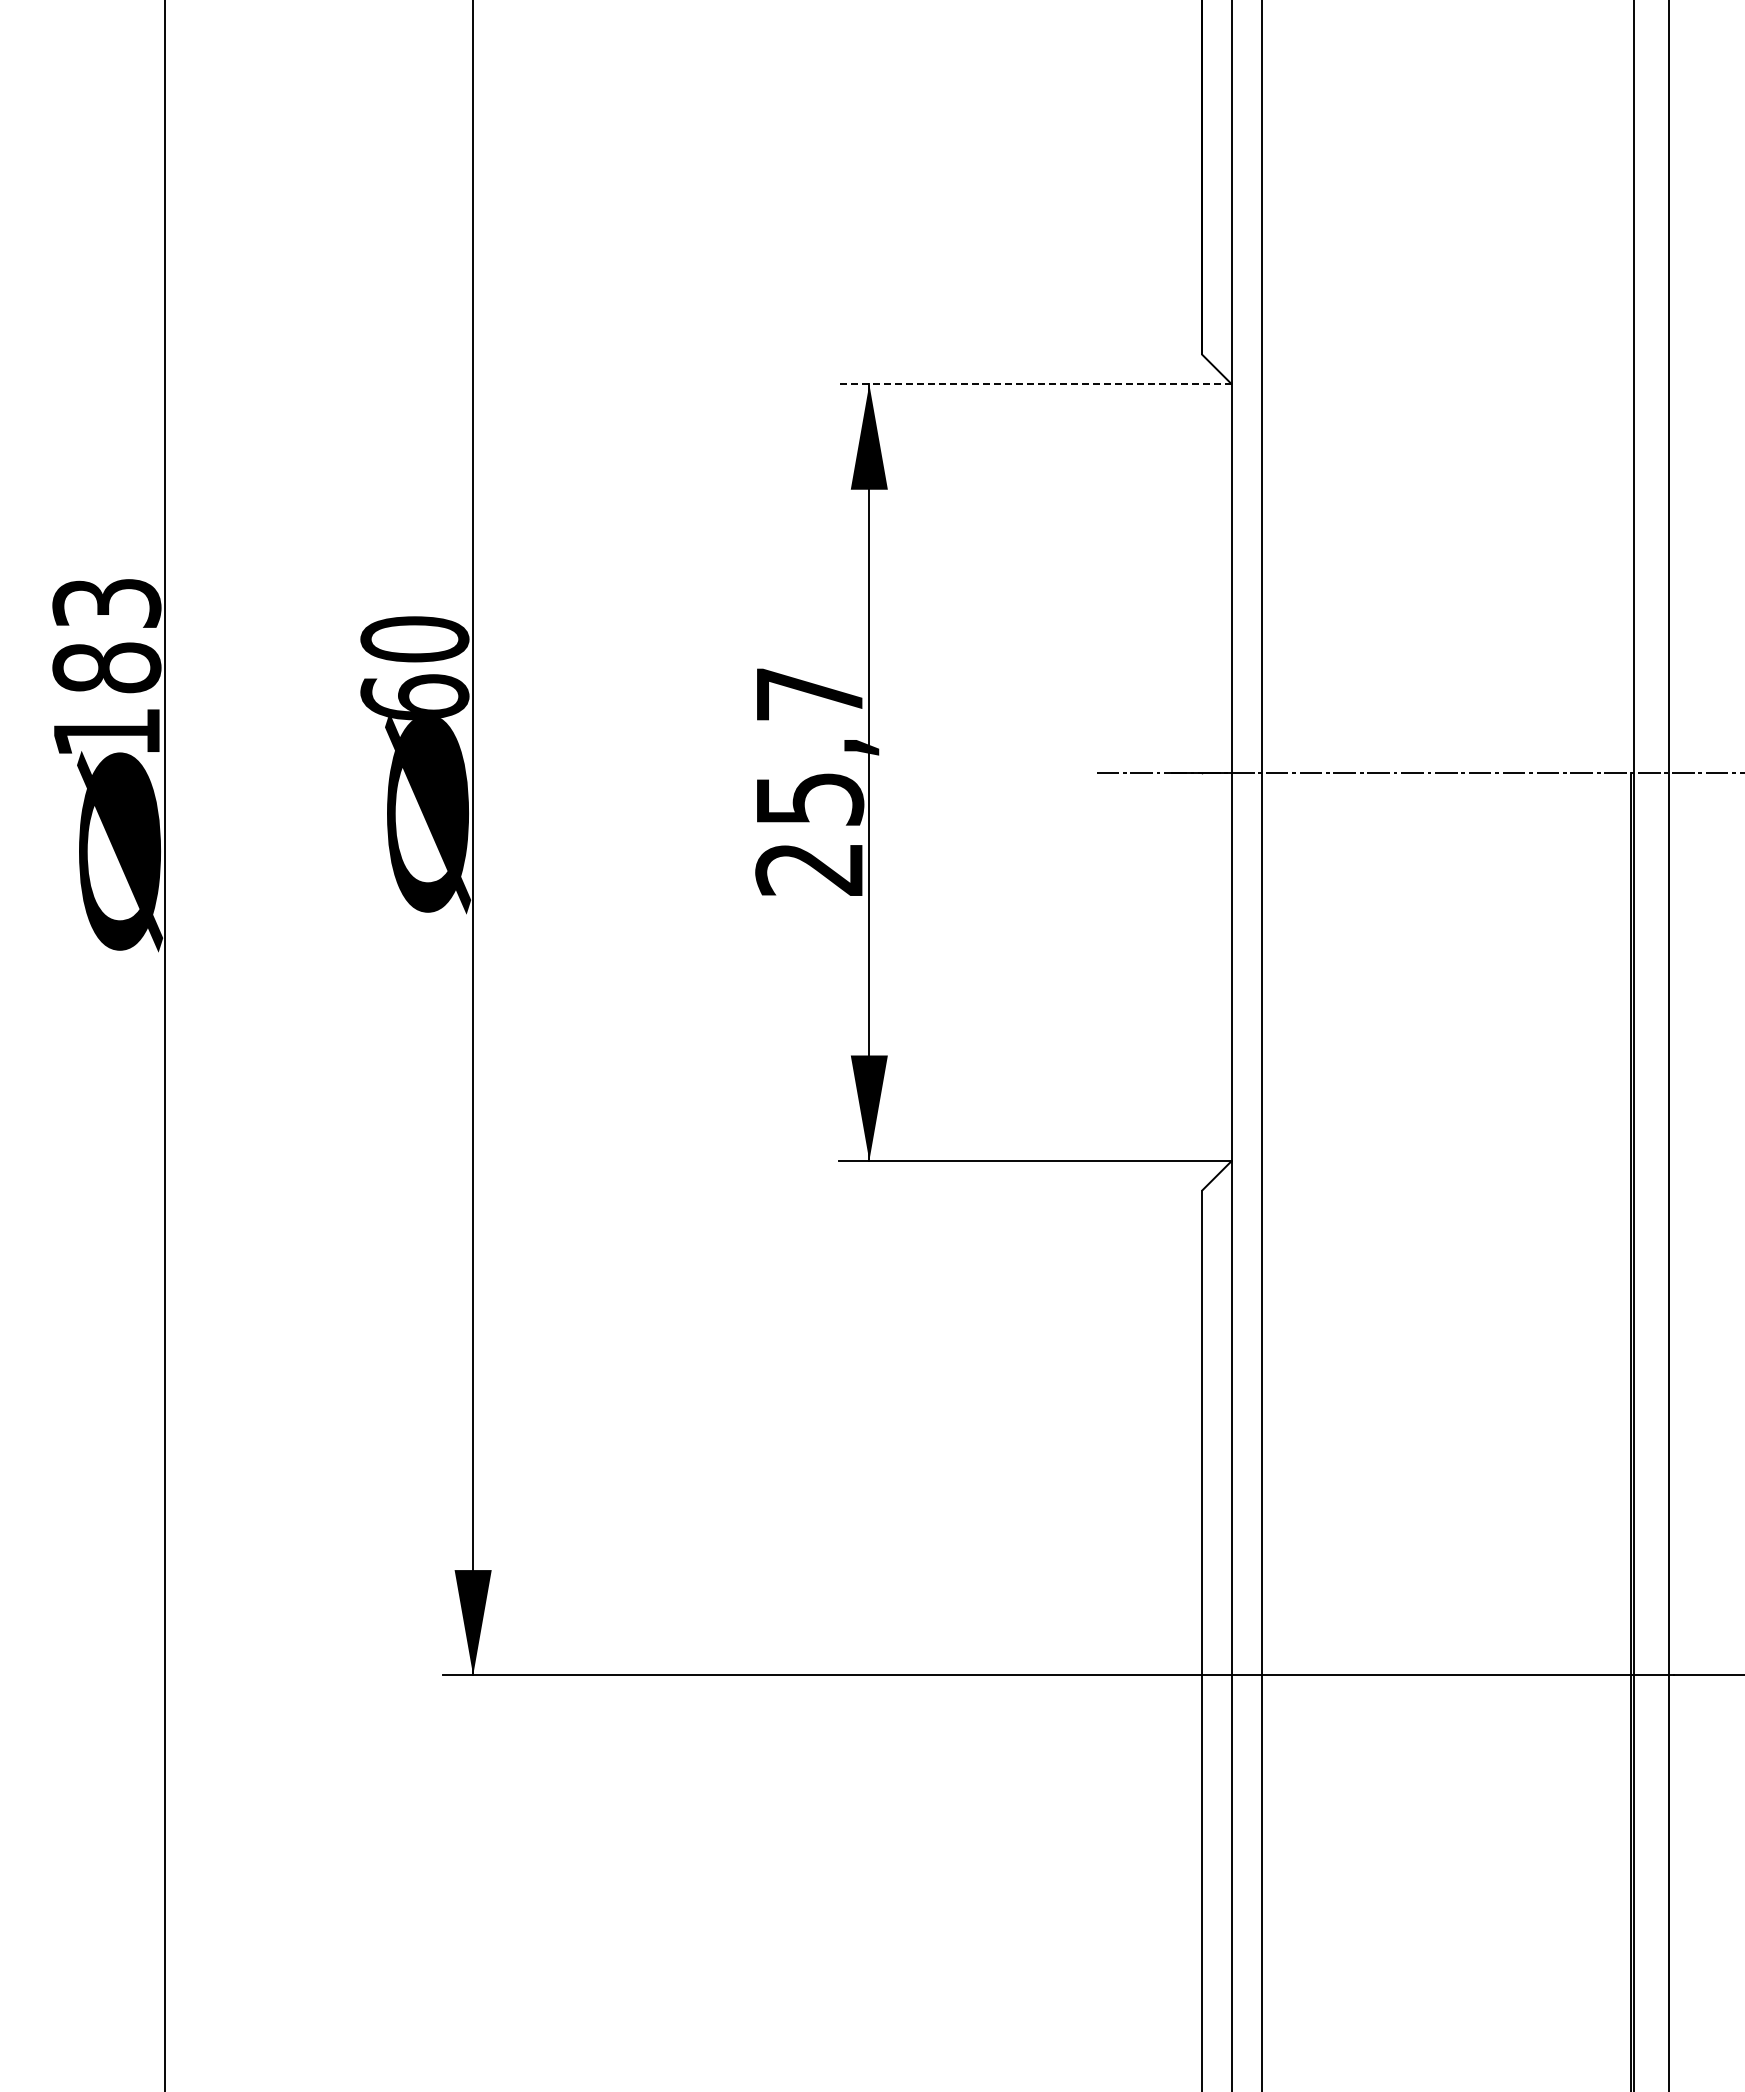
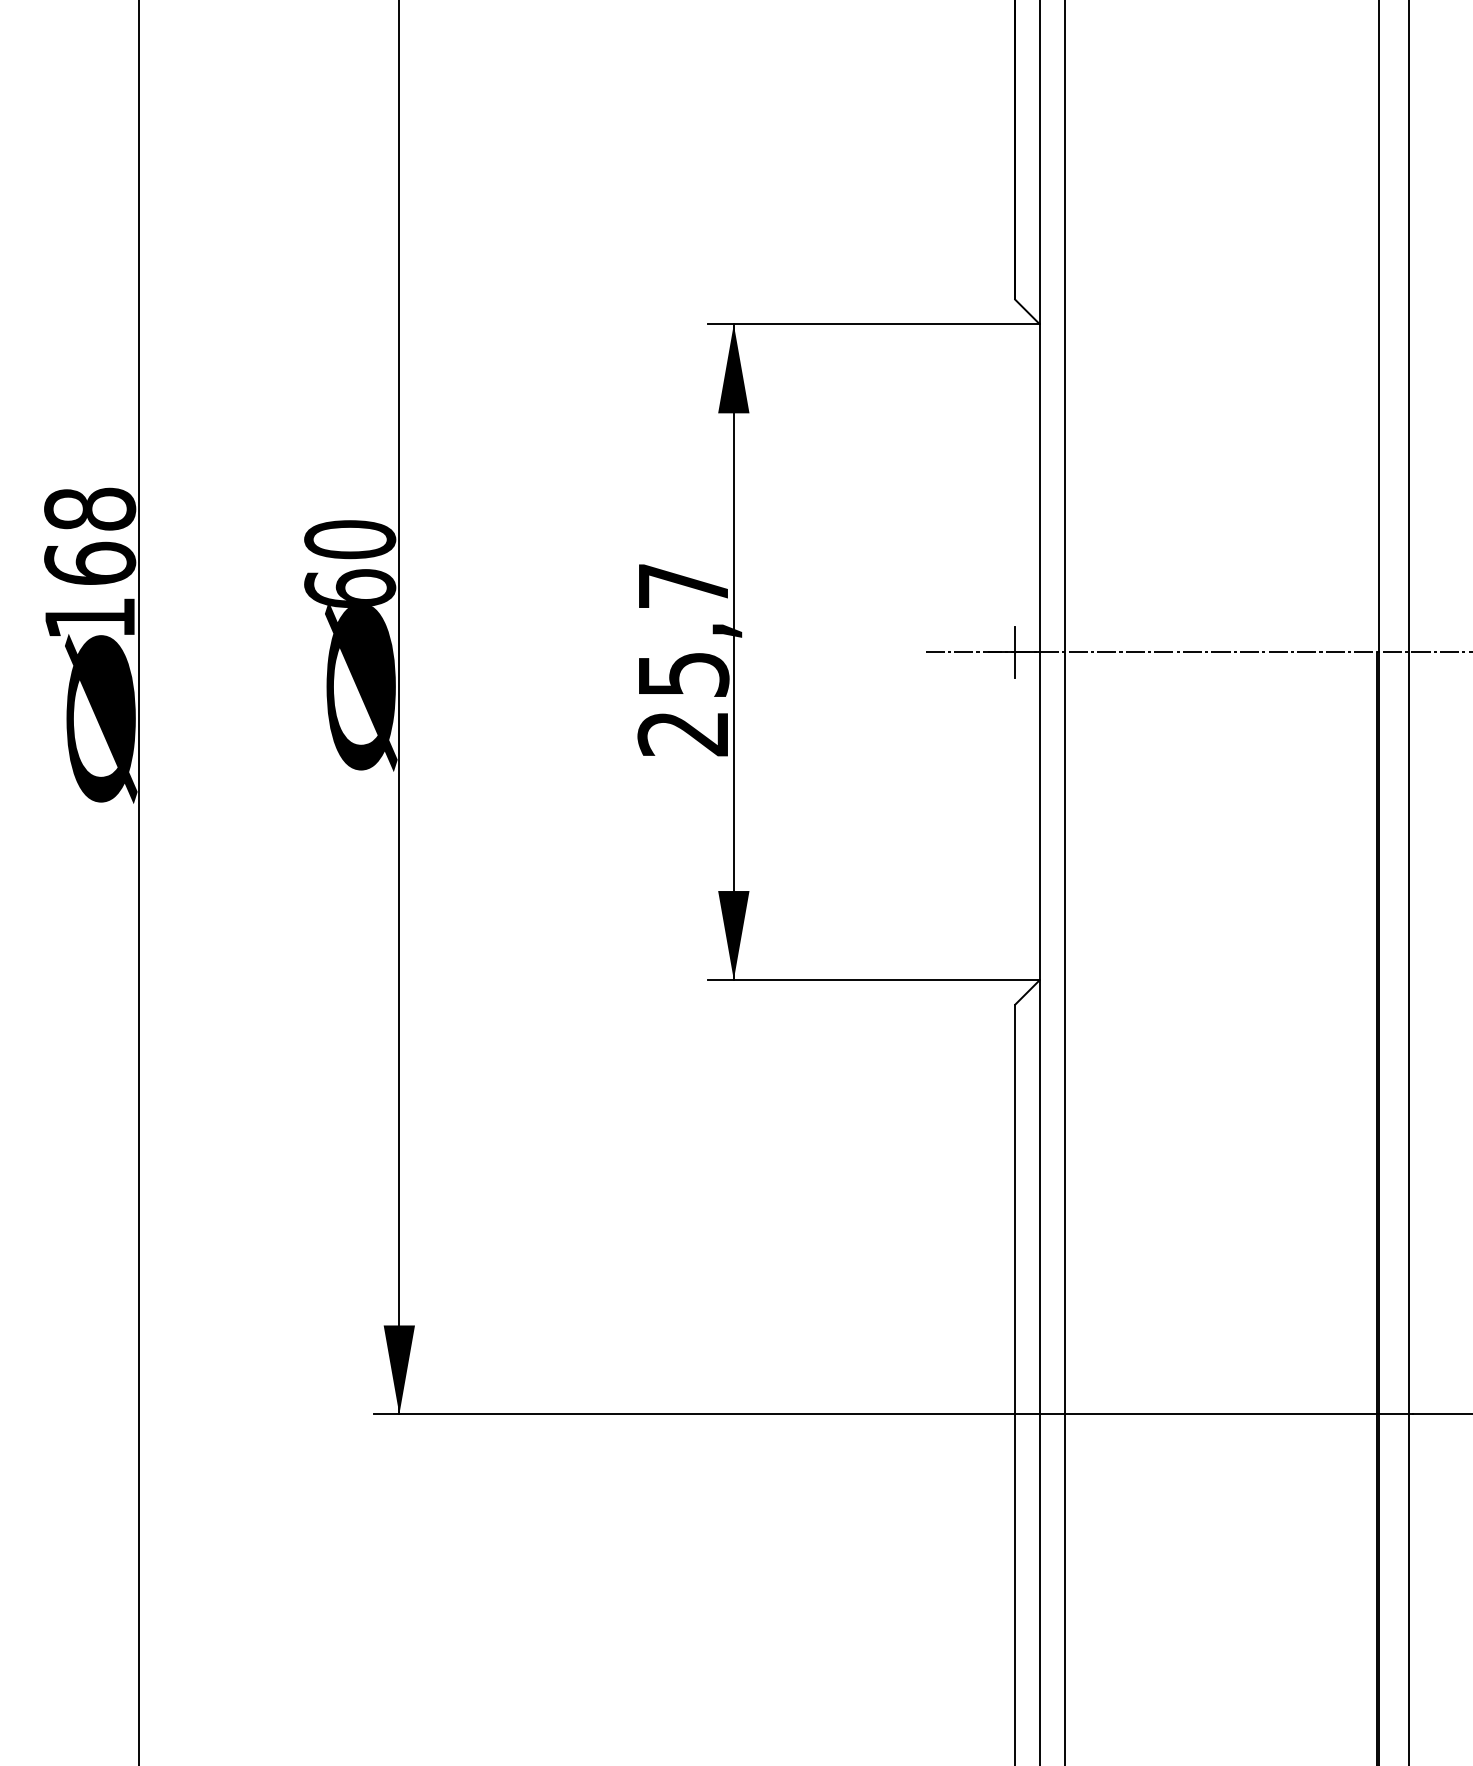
line: (1035, 384) -> (874, 324), dashed -> solid
text: (106, 635) -> (89, 536), 183 -> 168
line: (1201, 772) -> (1014, 652), added

